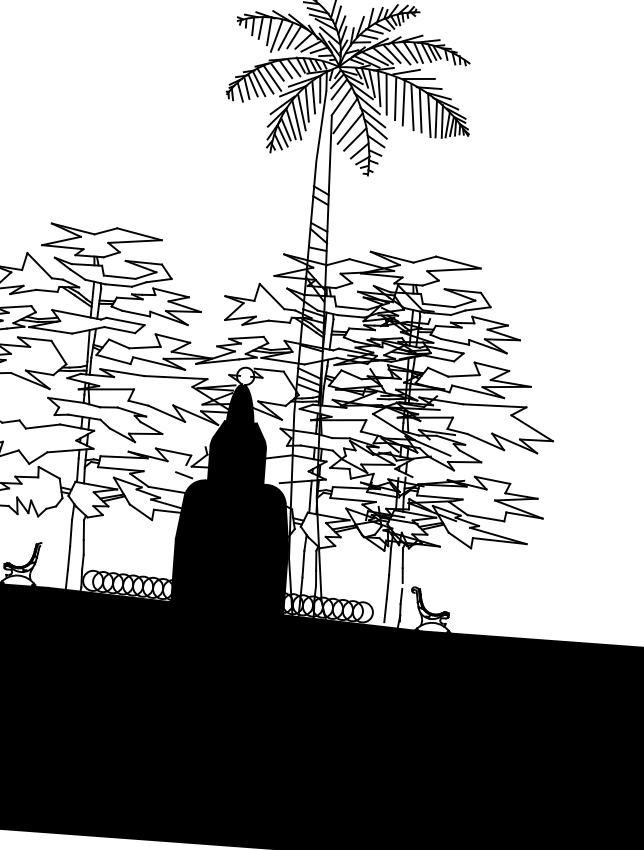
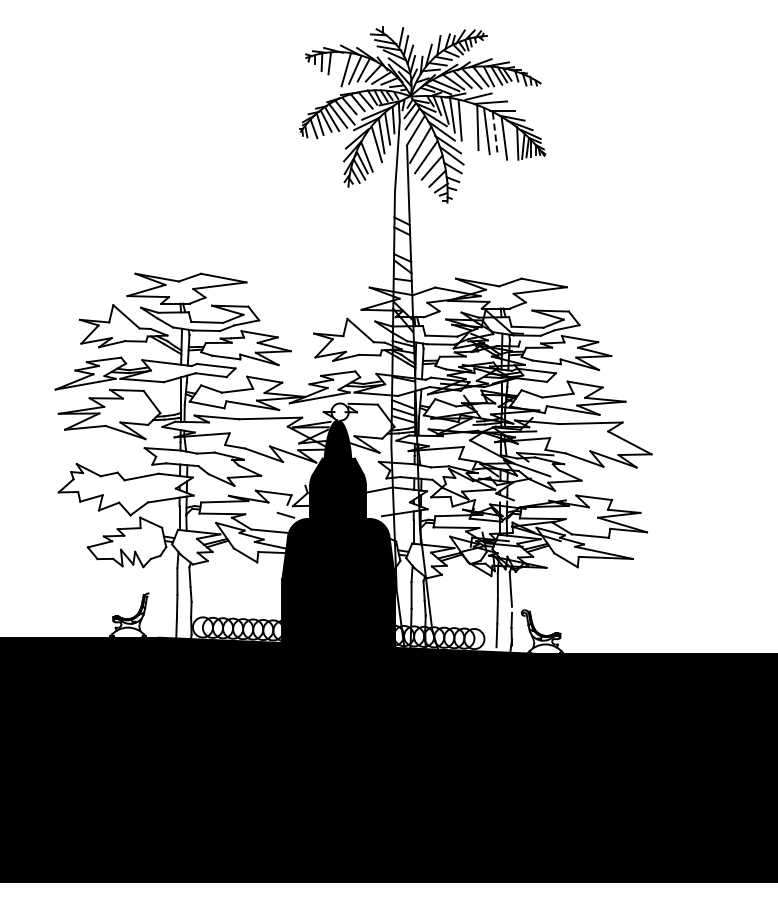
line: (269, 30) -> (338, 65), removed
line: (395, 99) -> (469, 124), removed
line: (420, 111) -> (495, 134), solid -> dashed
line: (296, 119) -> (372, 152), removed
line: (436, 119) -> (511, 141), removed

